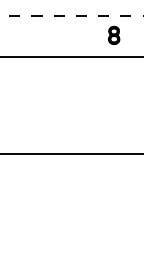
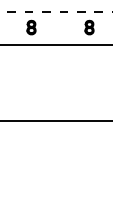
part: (40, 35) -> (31, 27), added

